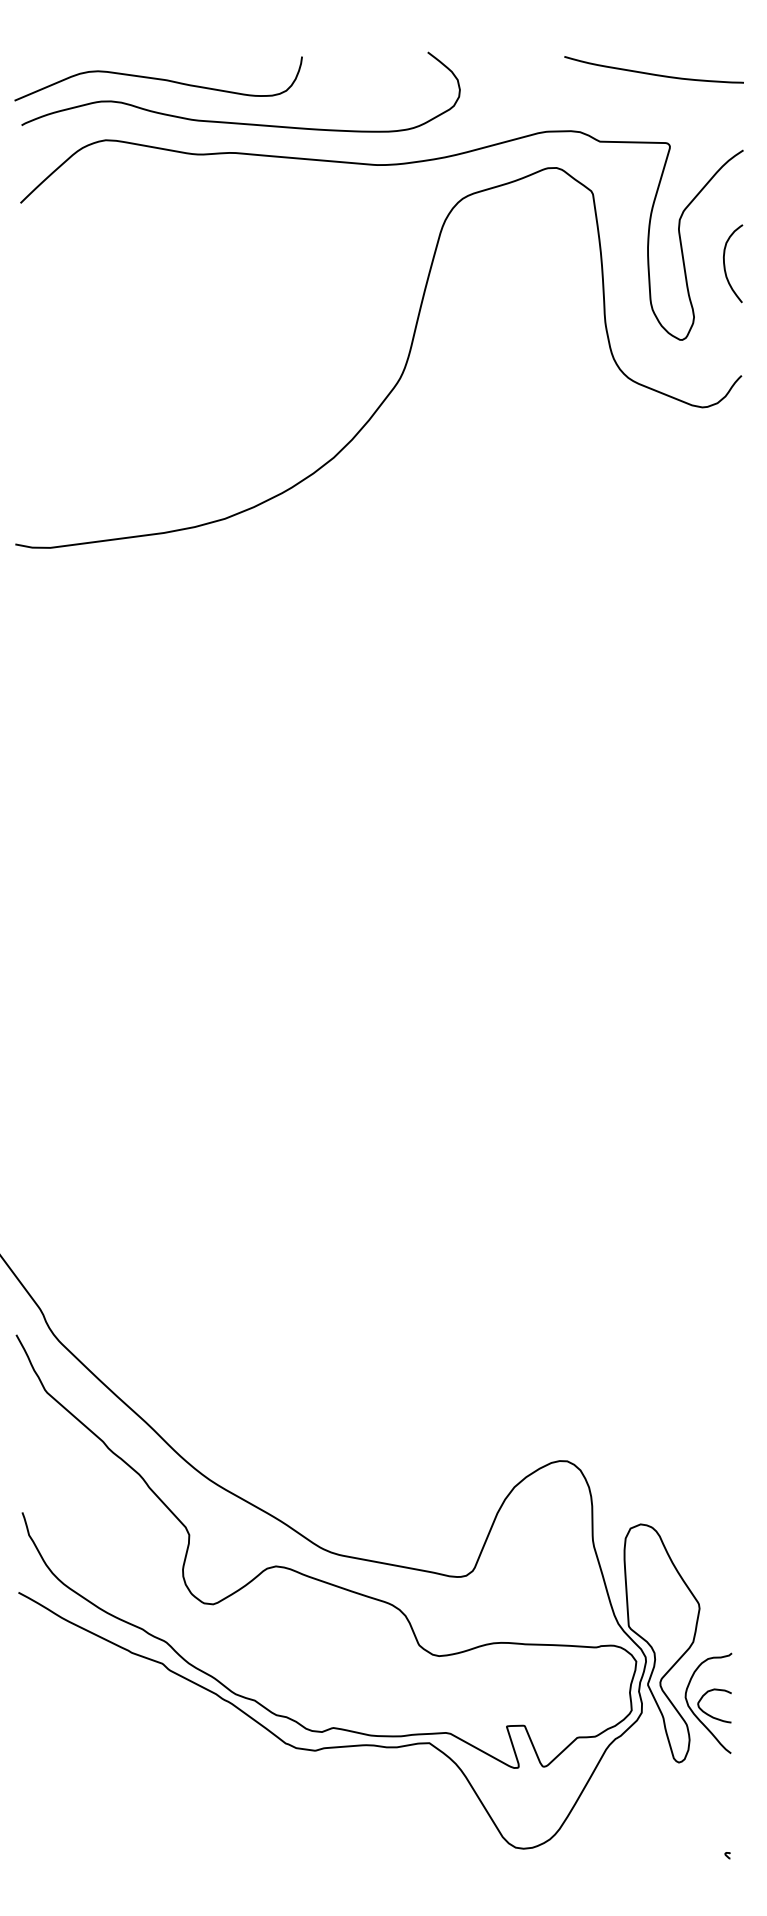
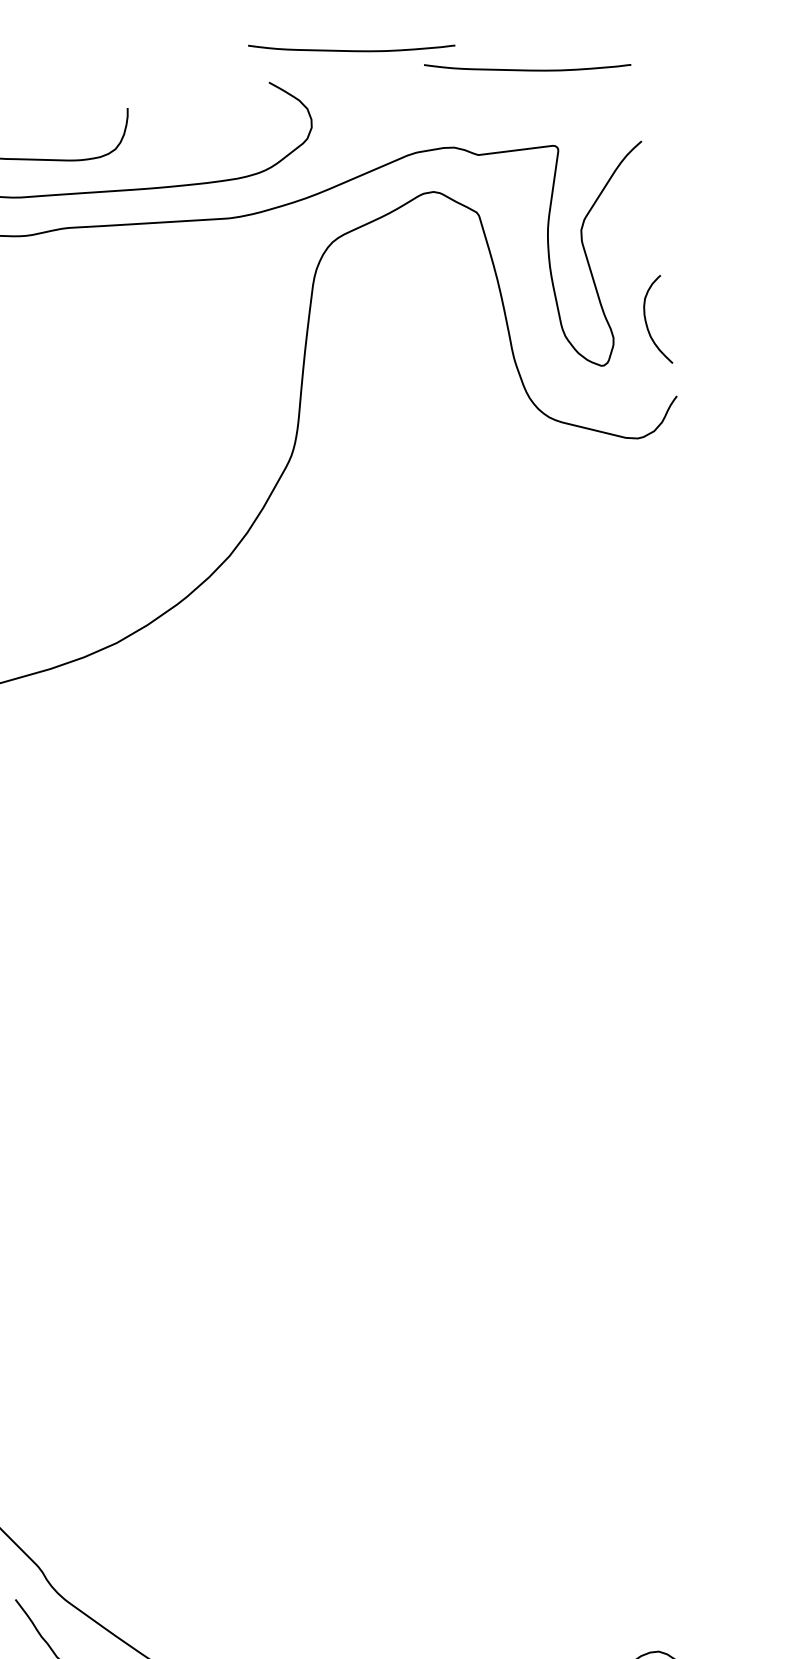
curve: (503, 34) -> (351, 49), added
curve: (725, 264) -> (647, 322), moved

